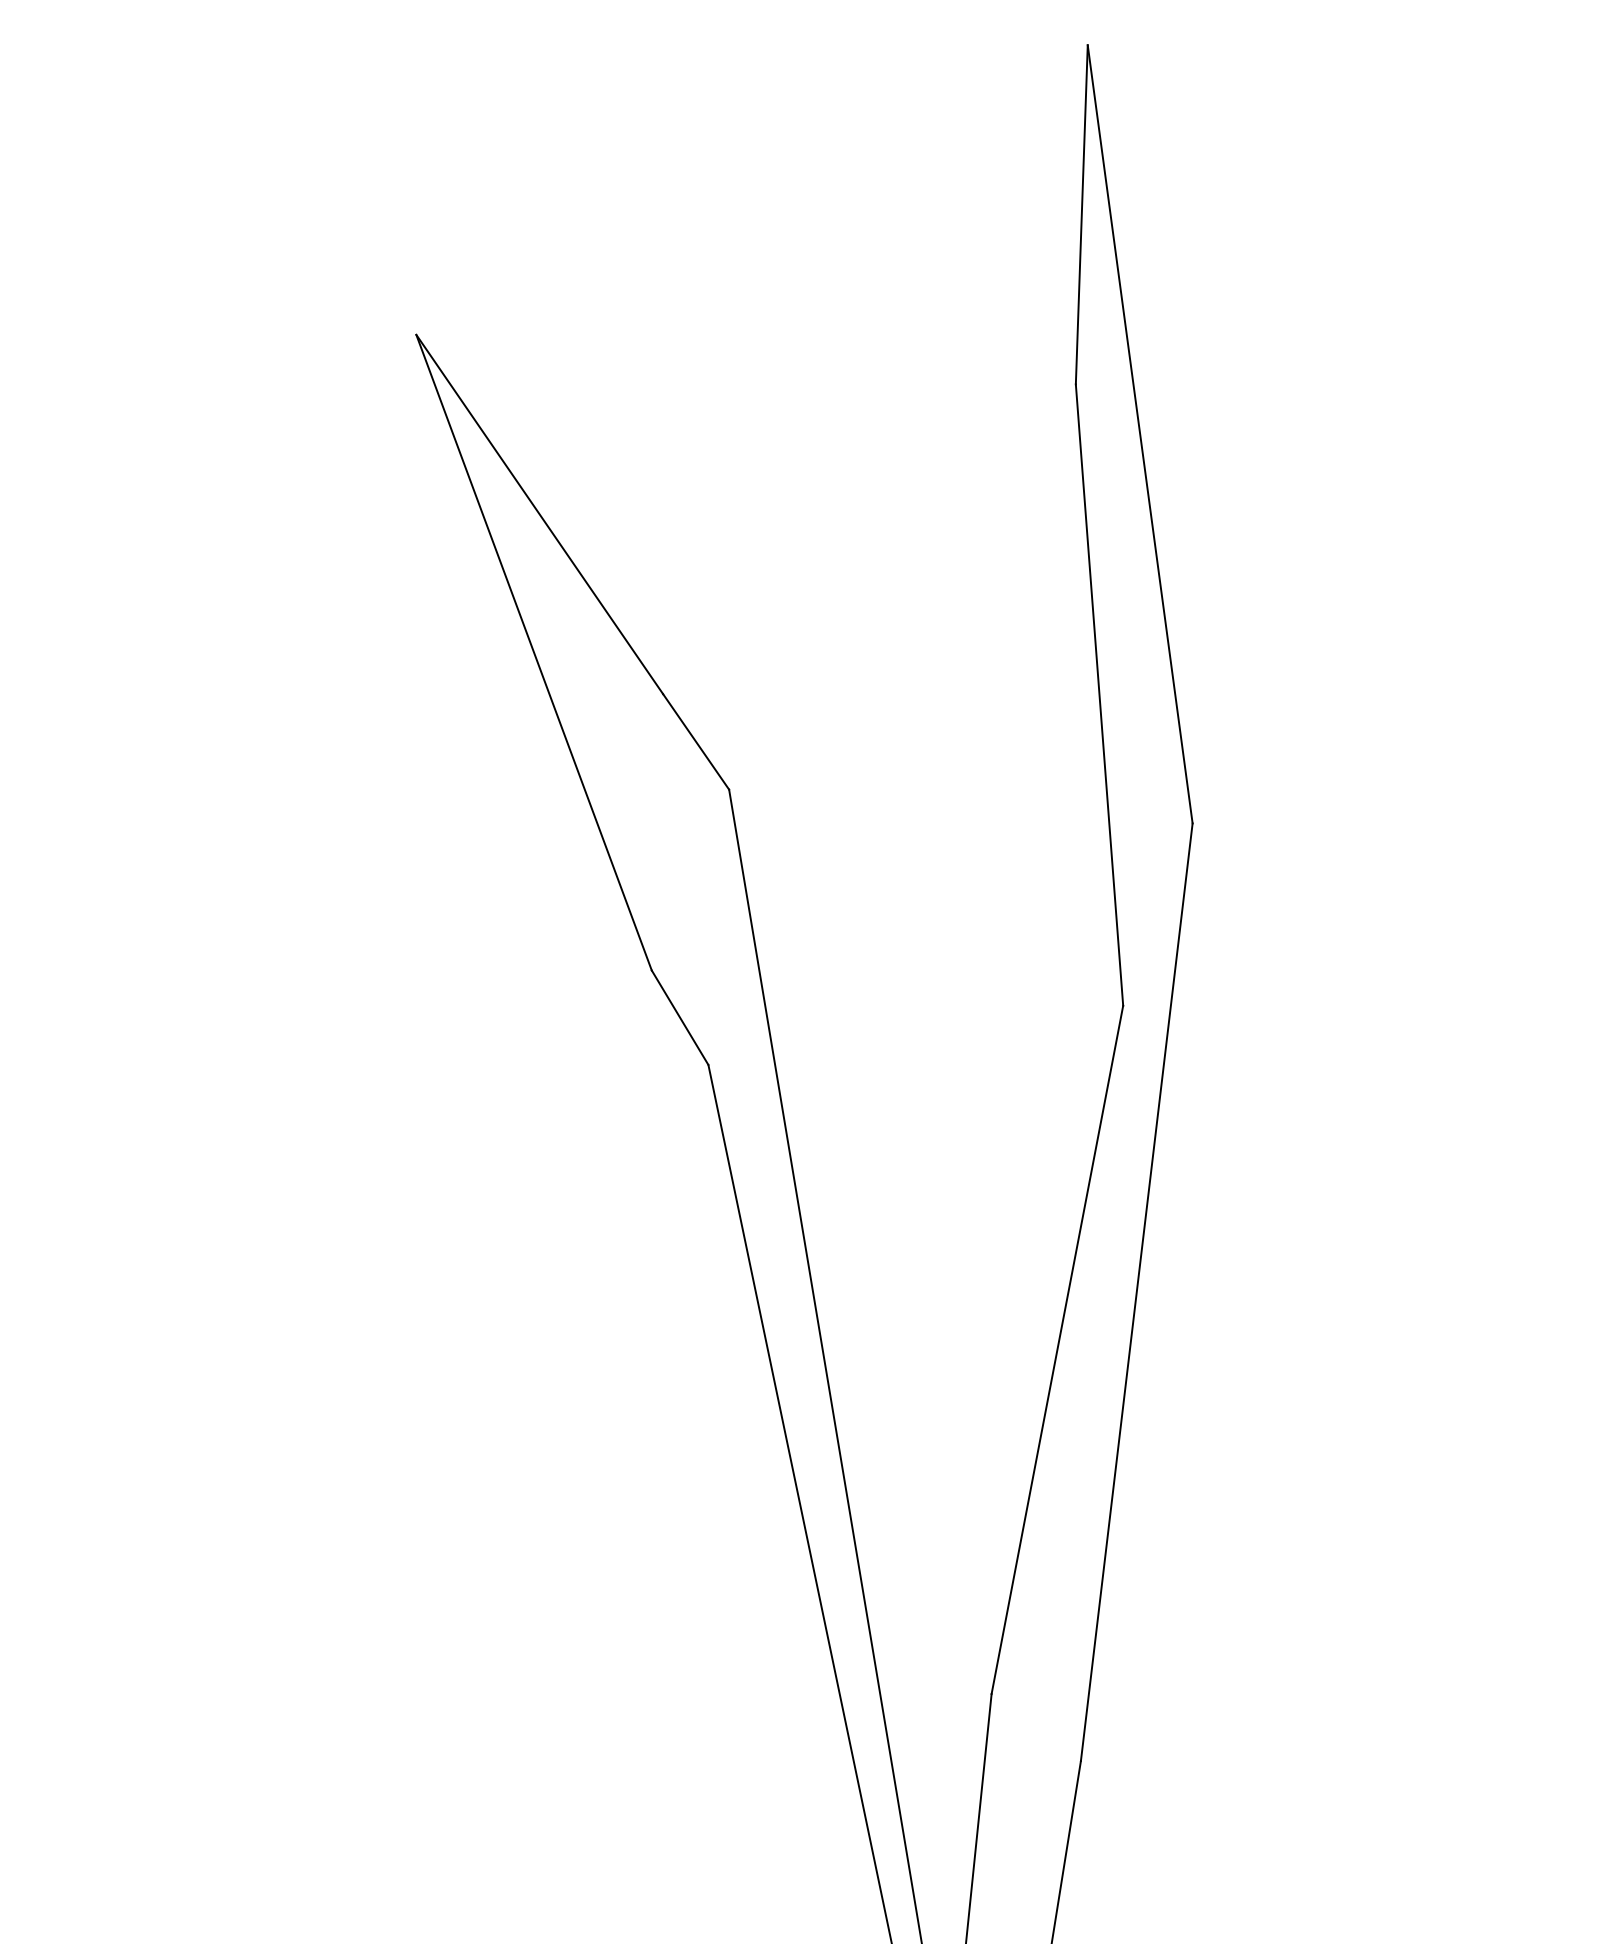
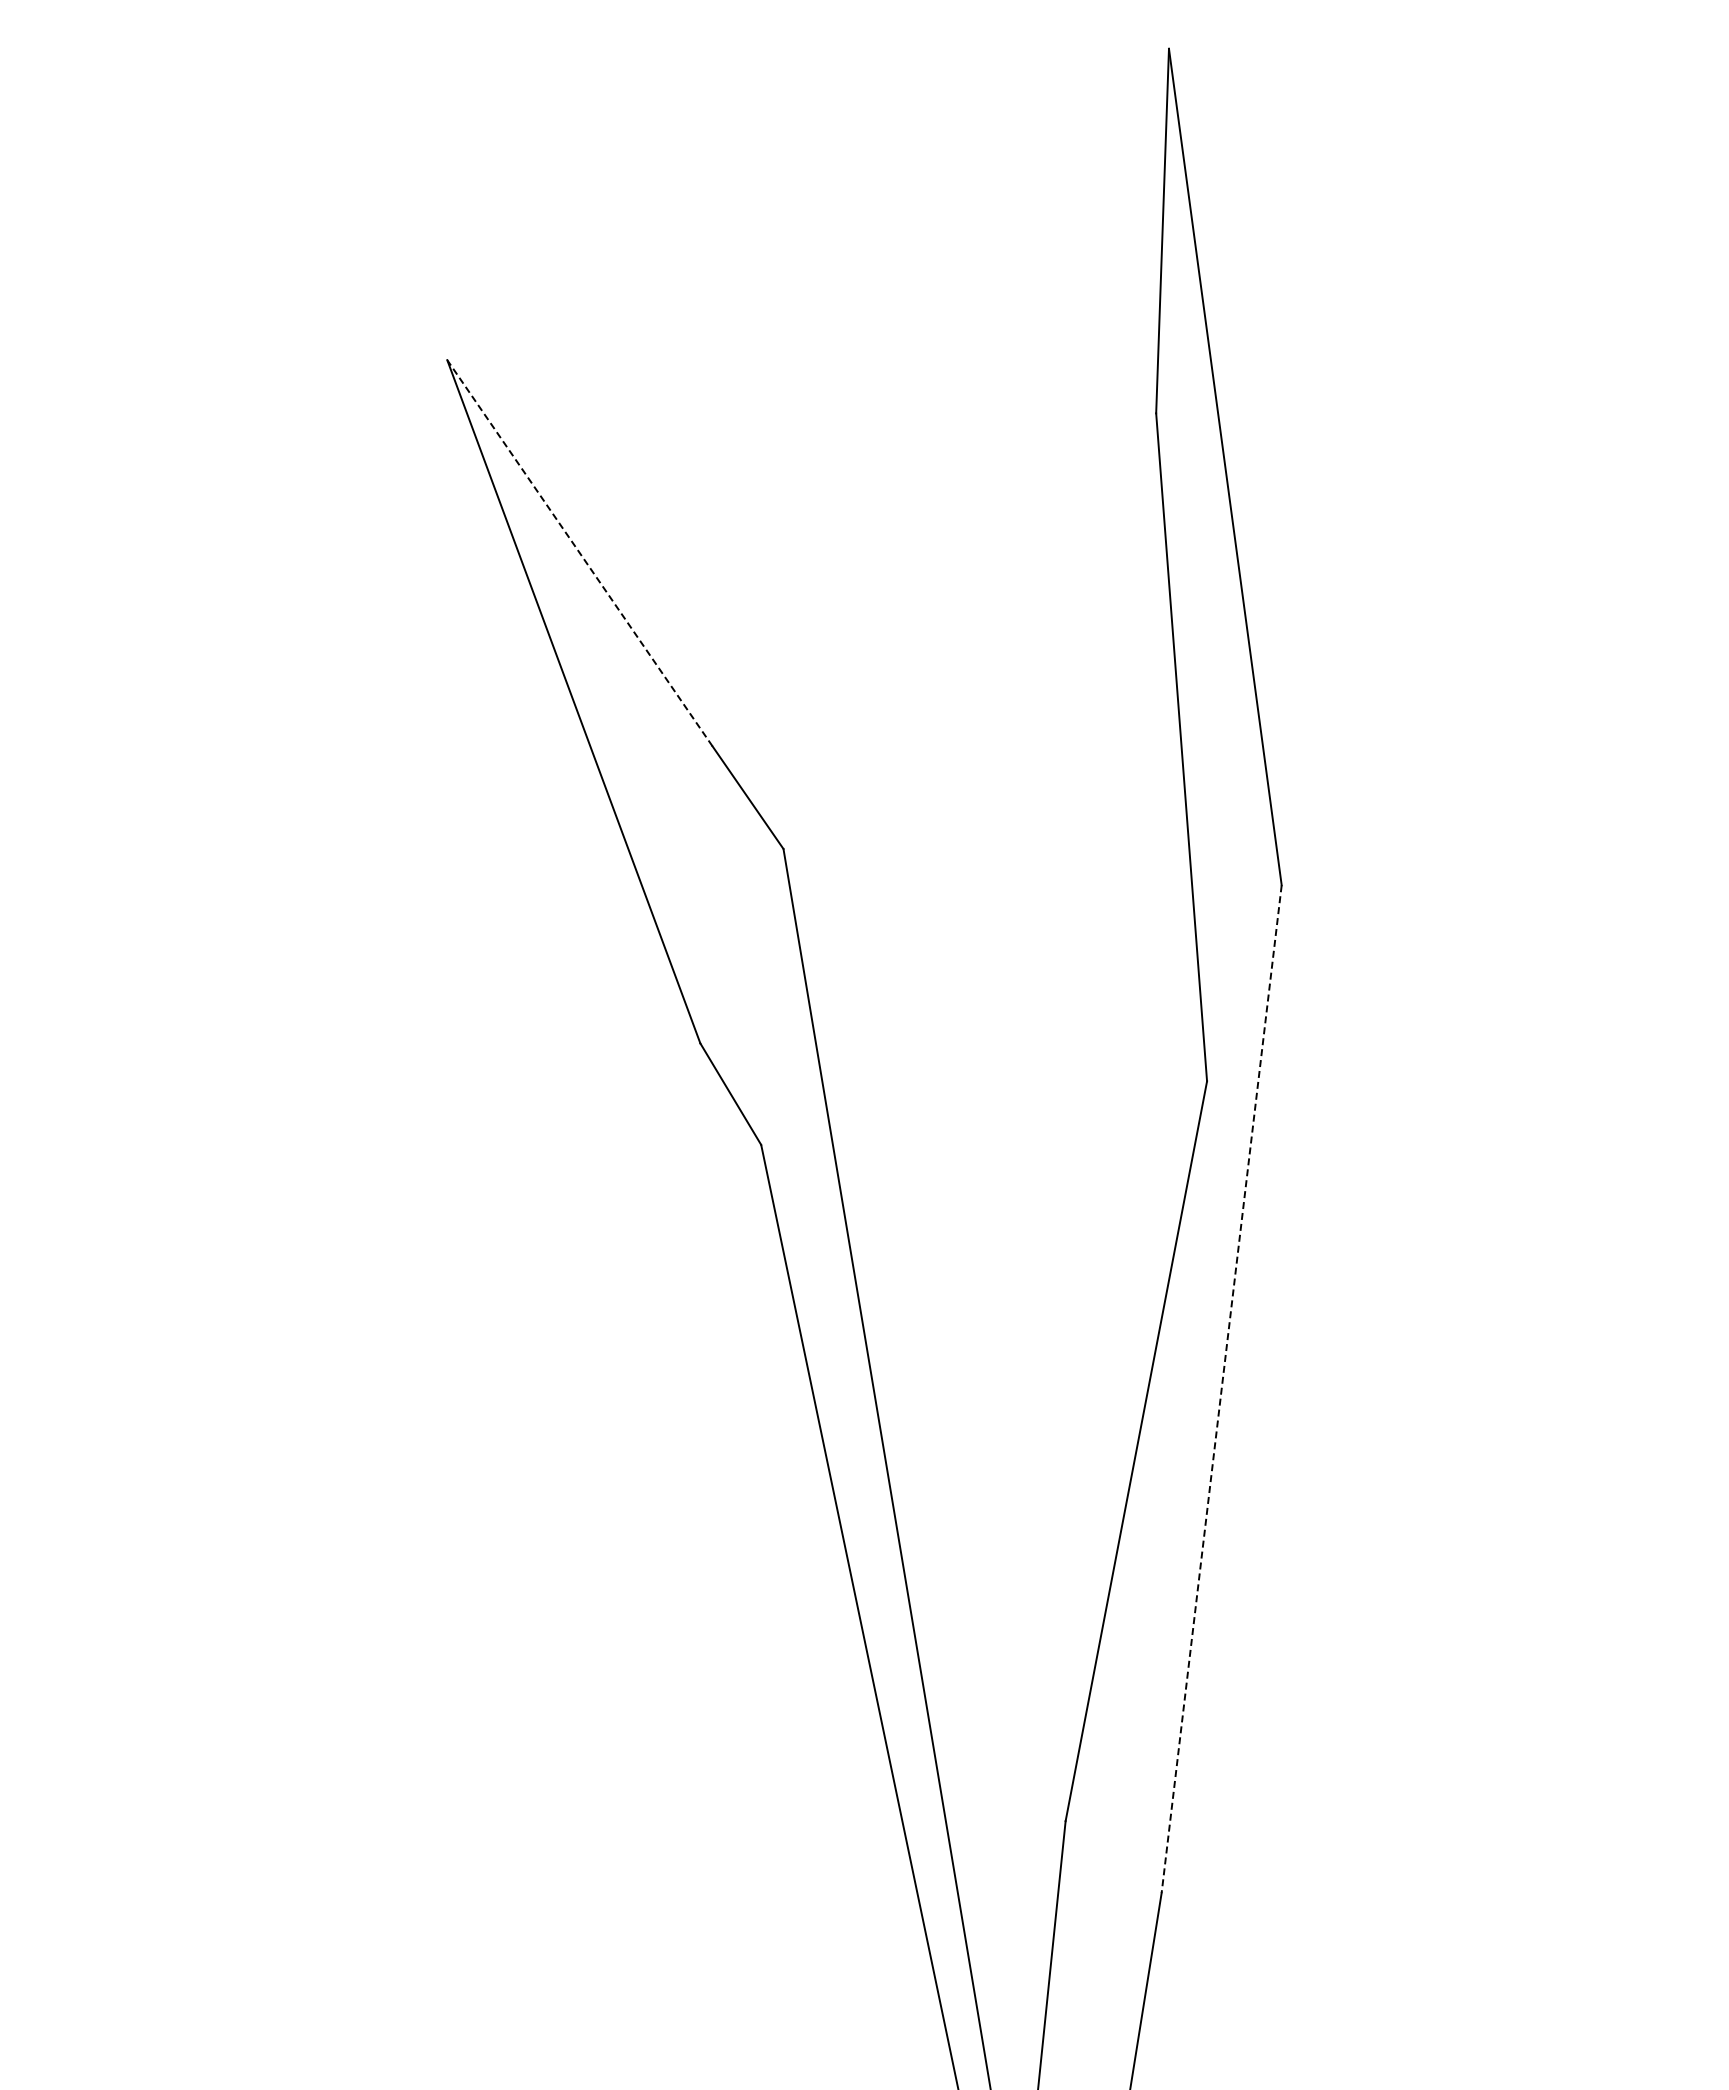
line: (539, 513) -> (579, 552), solid -> dashed
line: (1136, 1292) -> (1221, 1389), solid -> dashed

